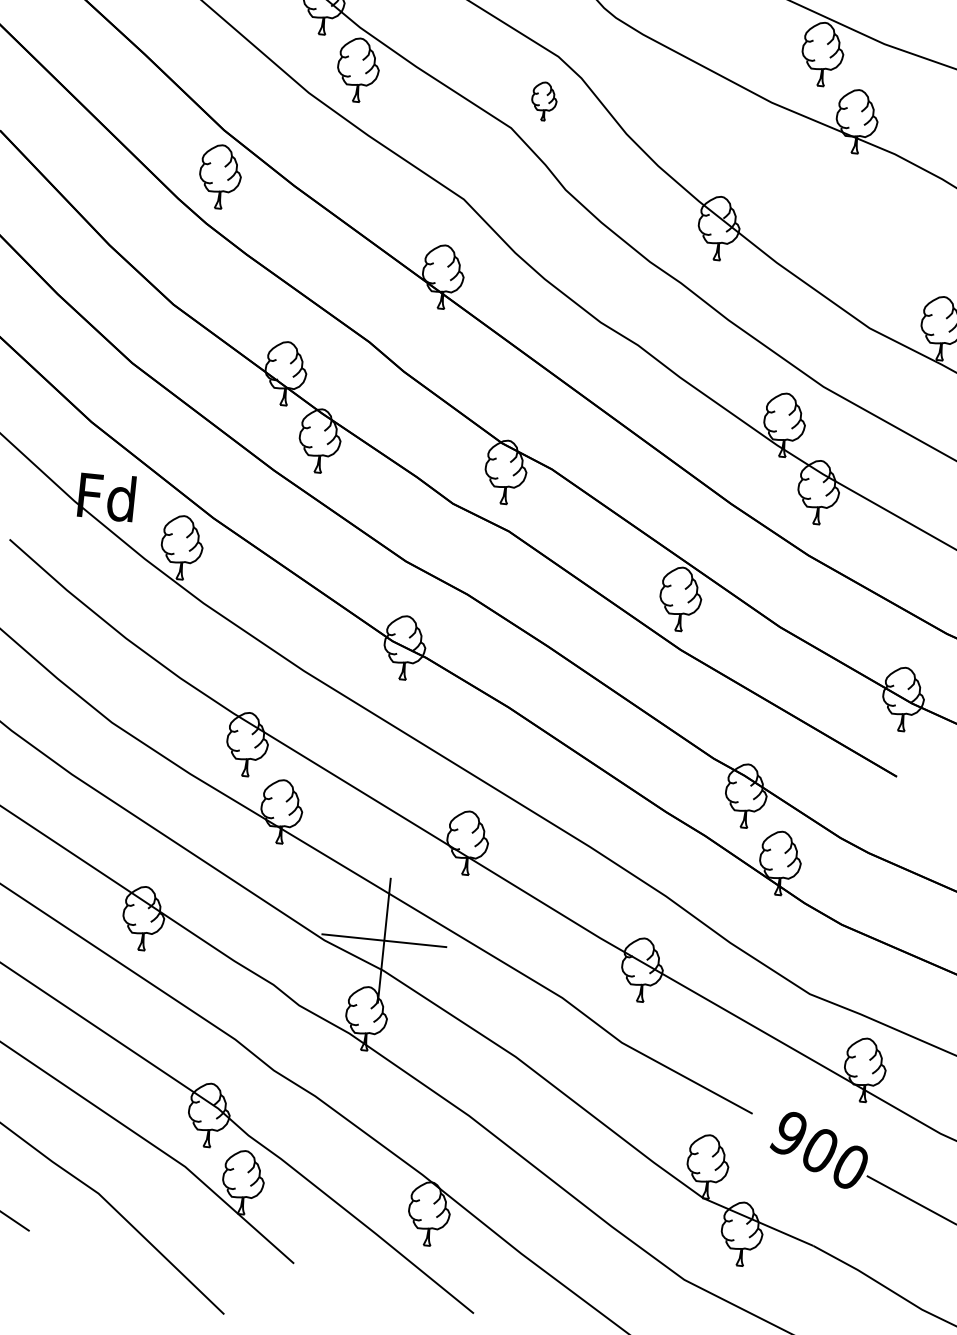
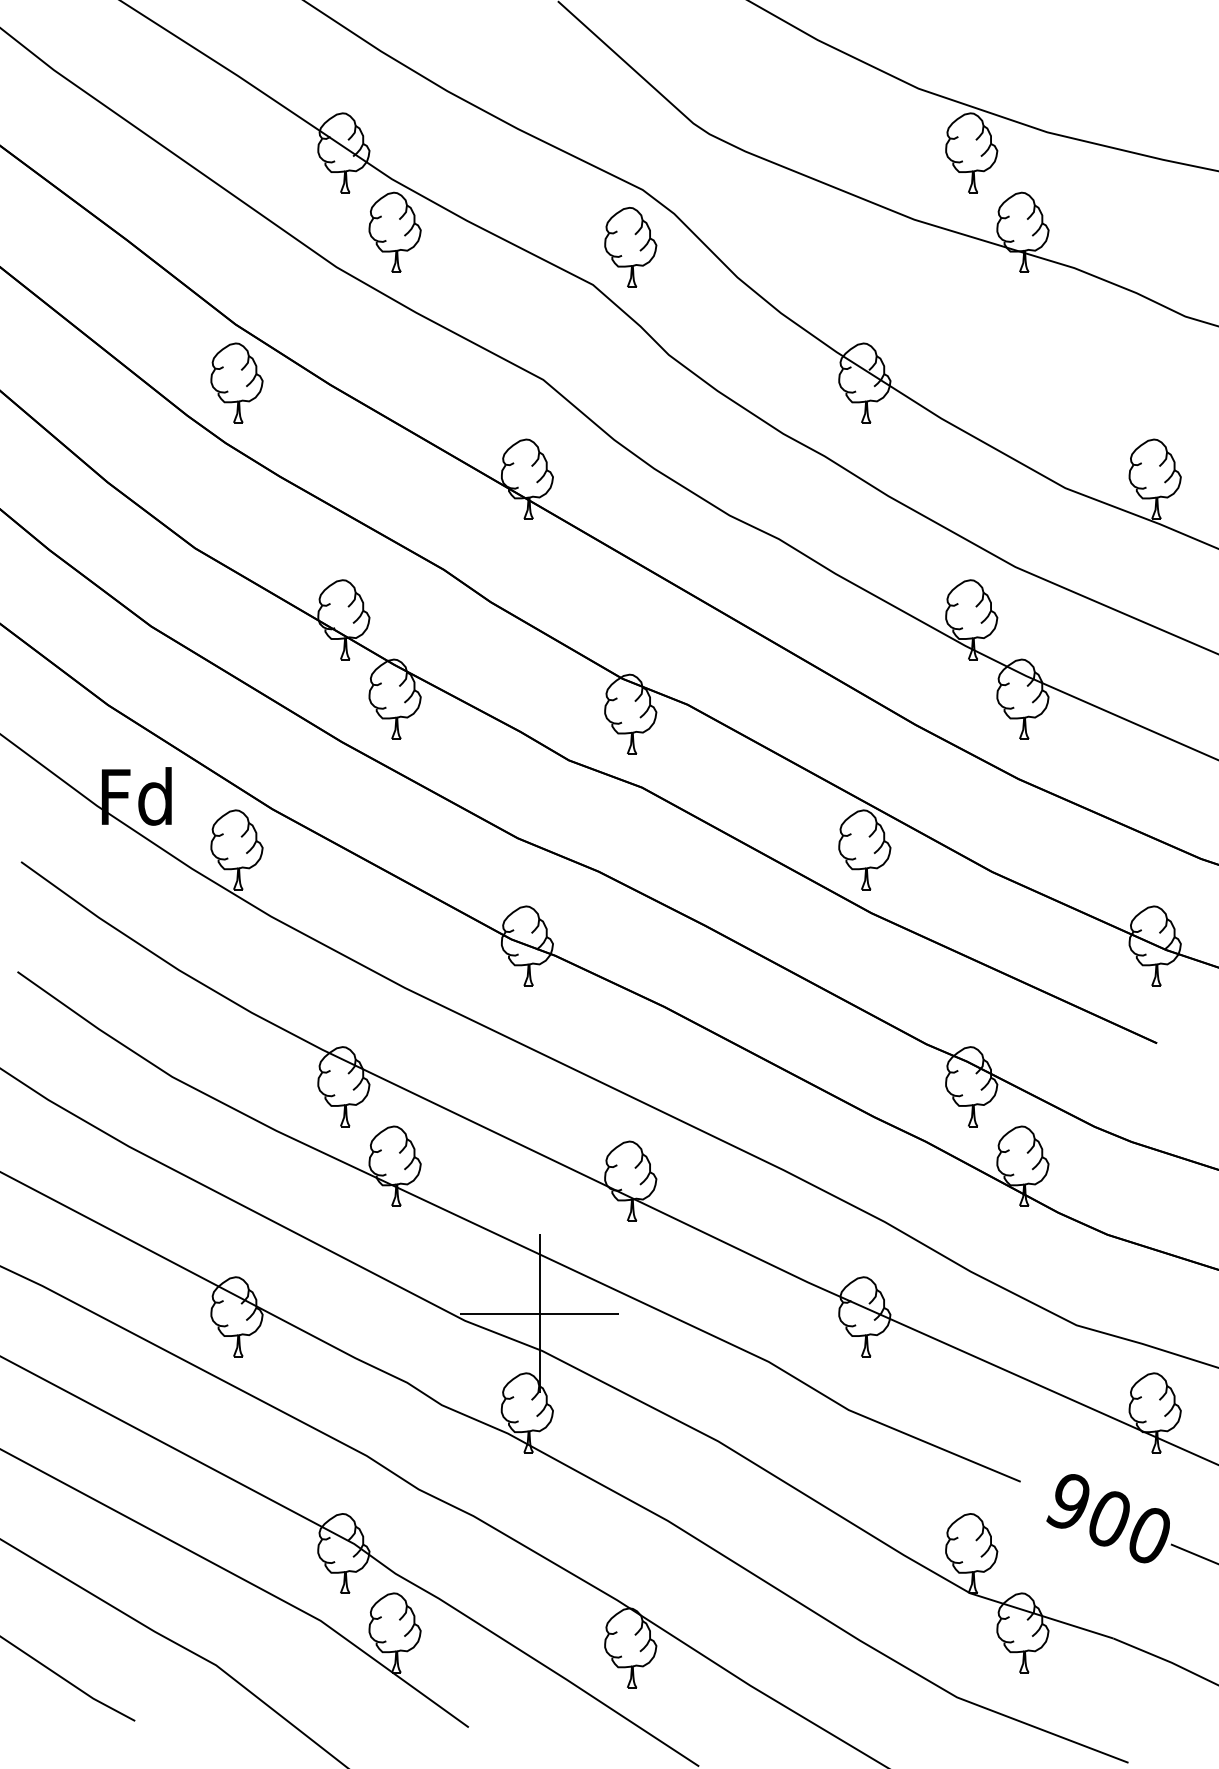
part: (544, 101) -> (630, 247), size x1.67

